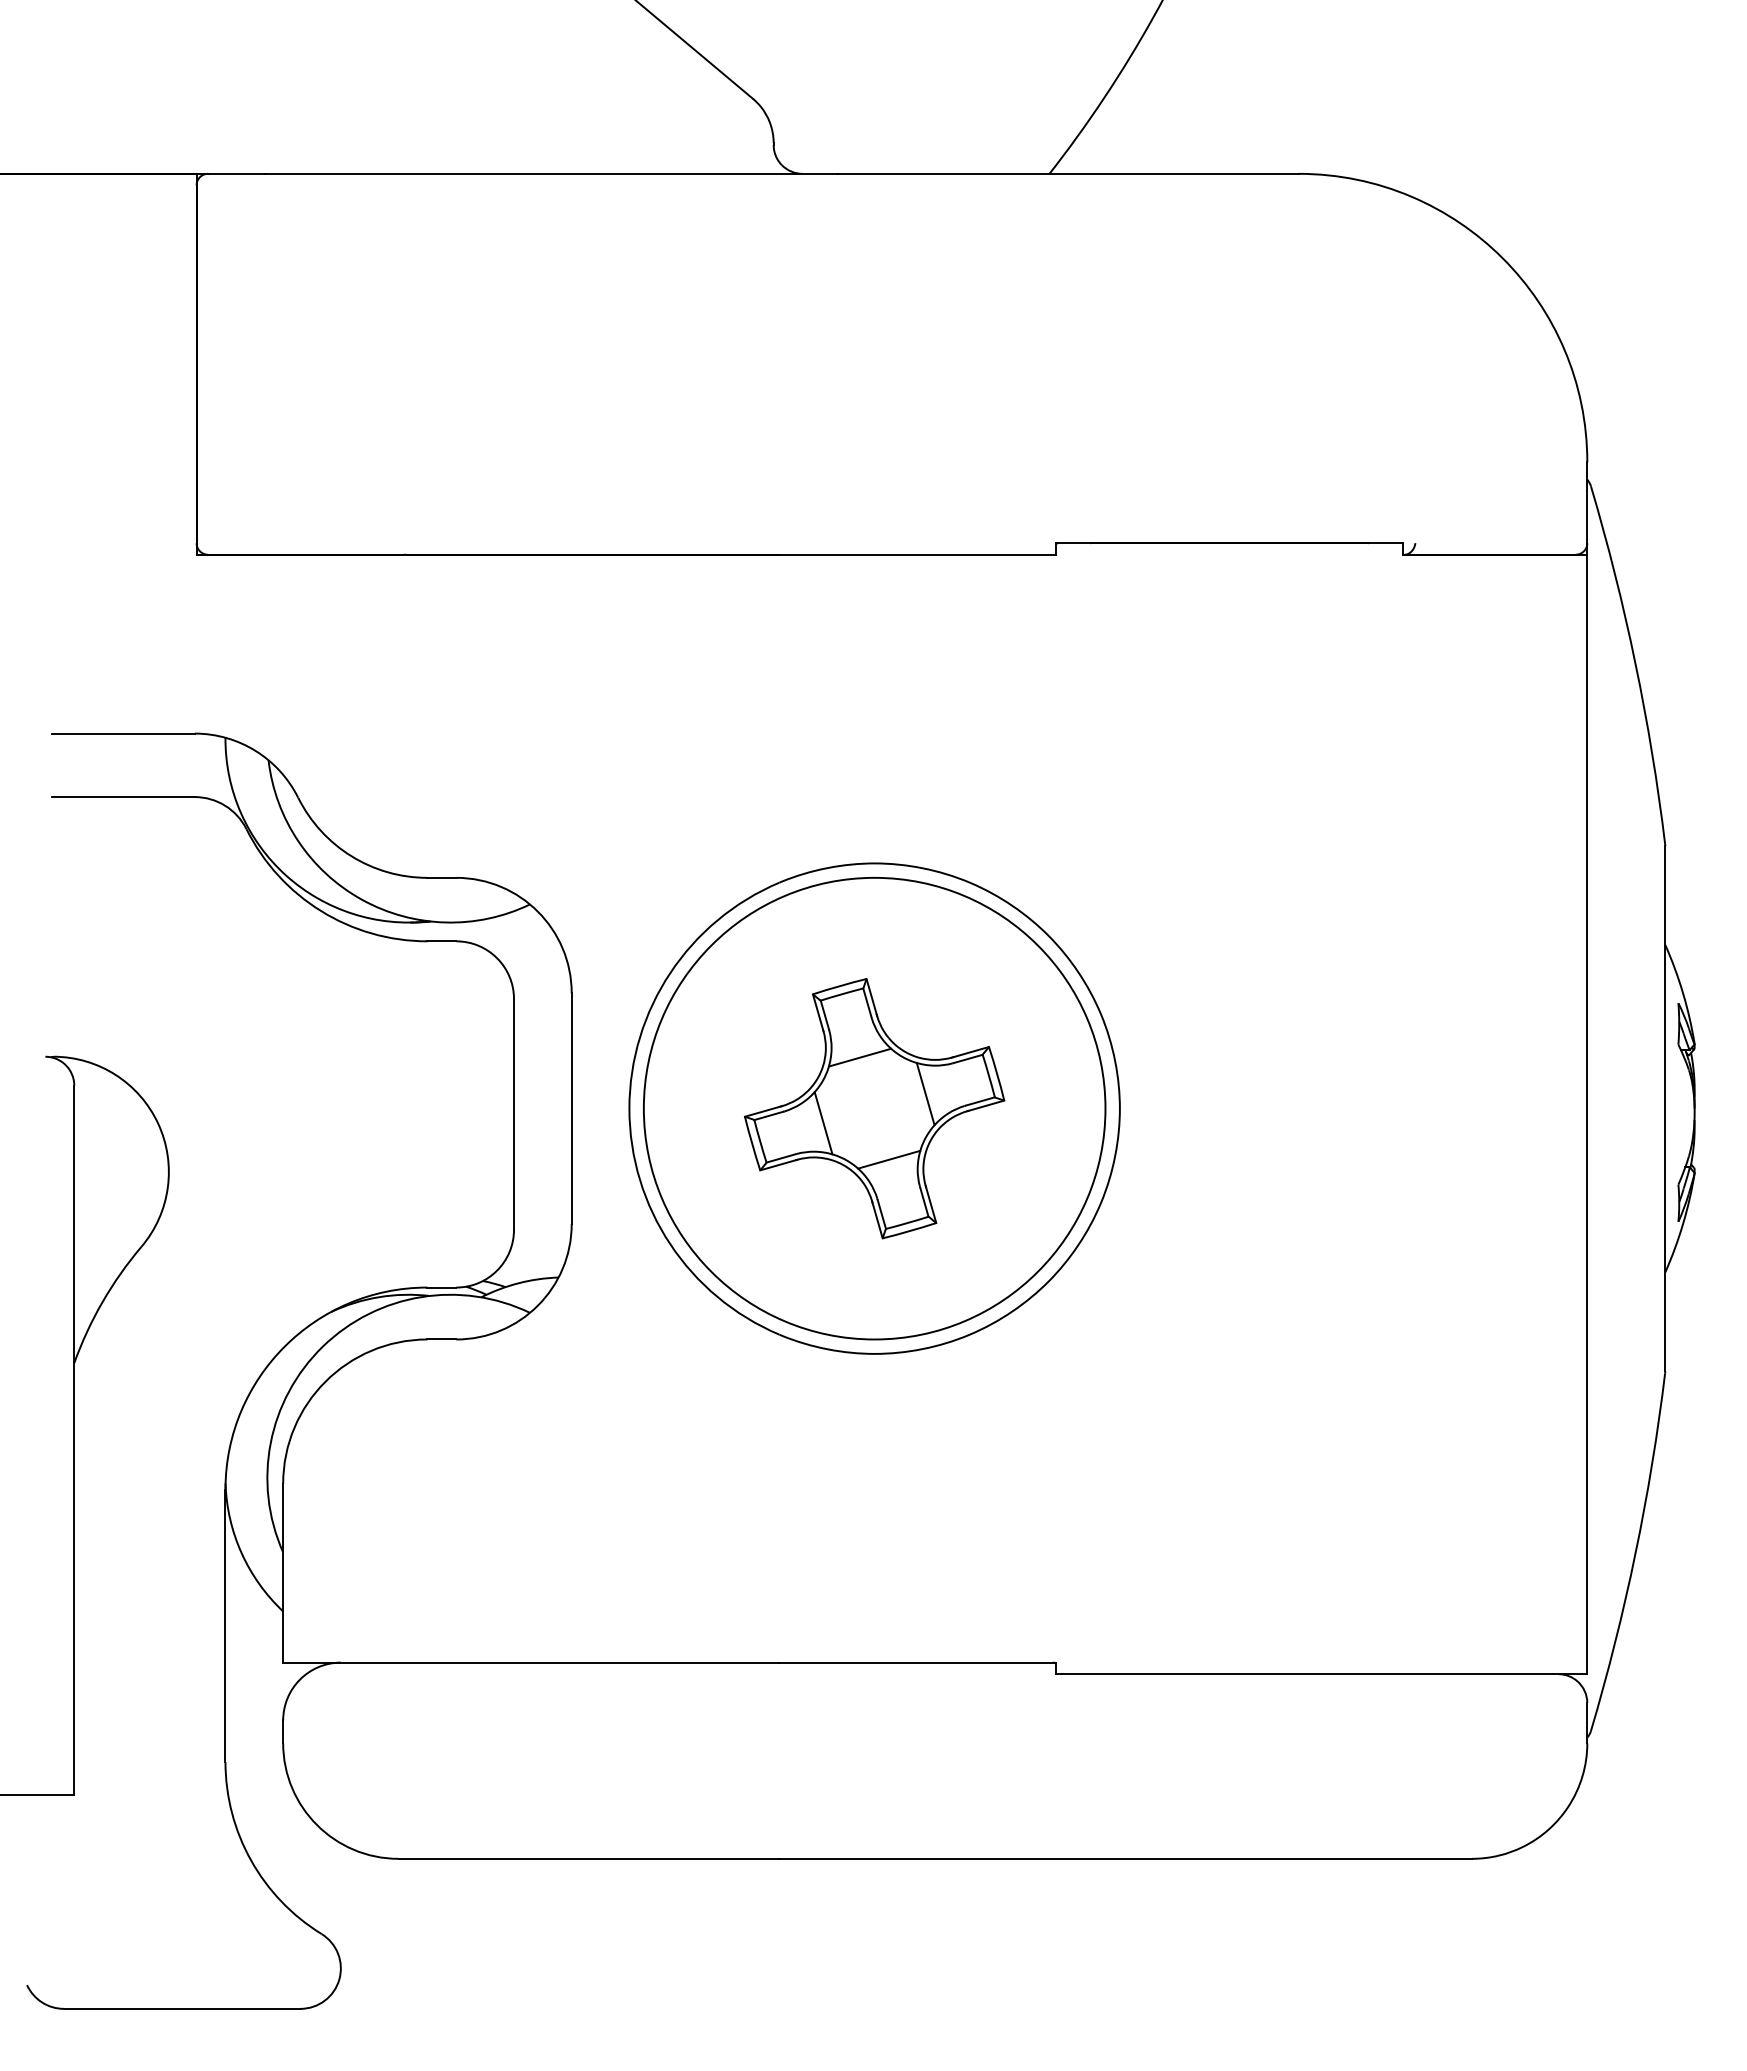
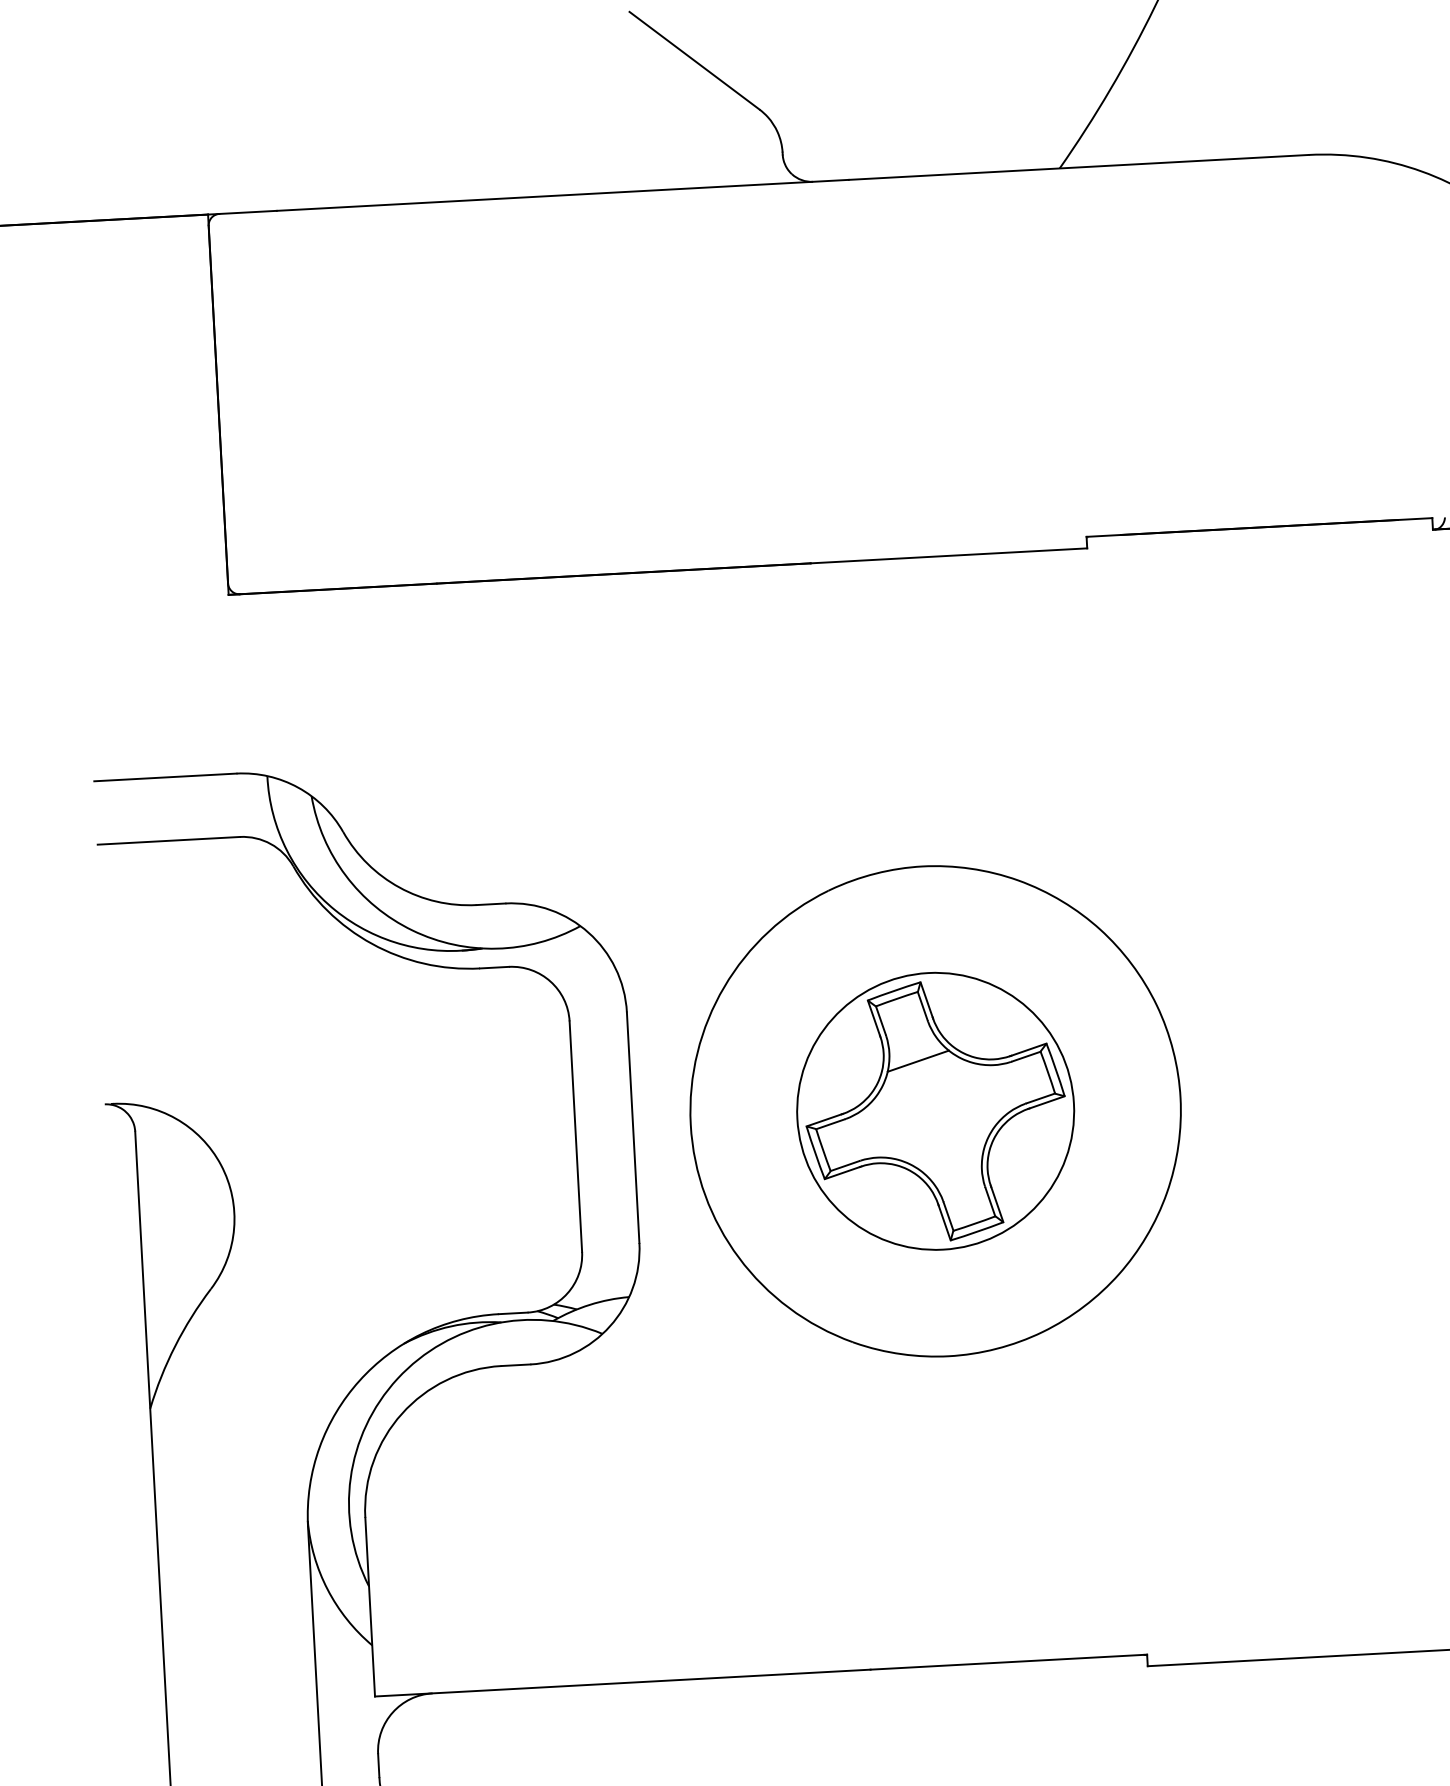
line: (925, 1093) -> (985, 1093), removed
circle: (874, 1108) -> (935, 1111), size x0.6
line: (823, 1123) -> (885, 1128), removed
line: (889, 1159) -> (953, 1161), removed

